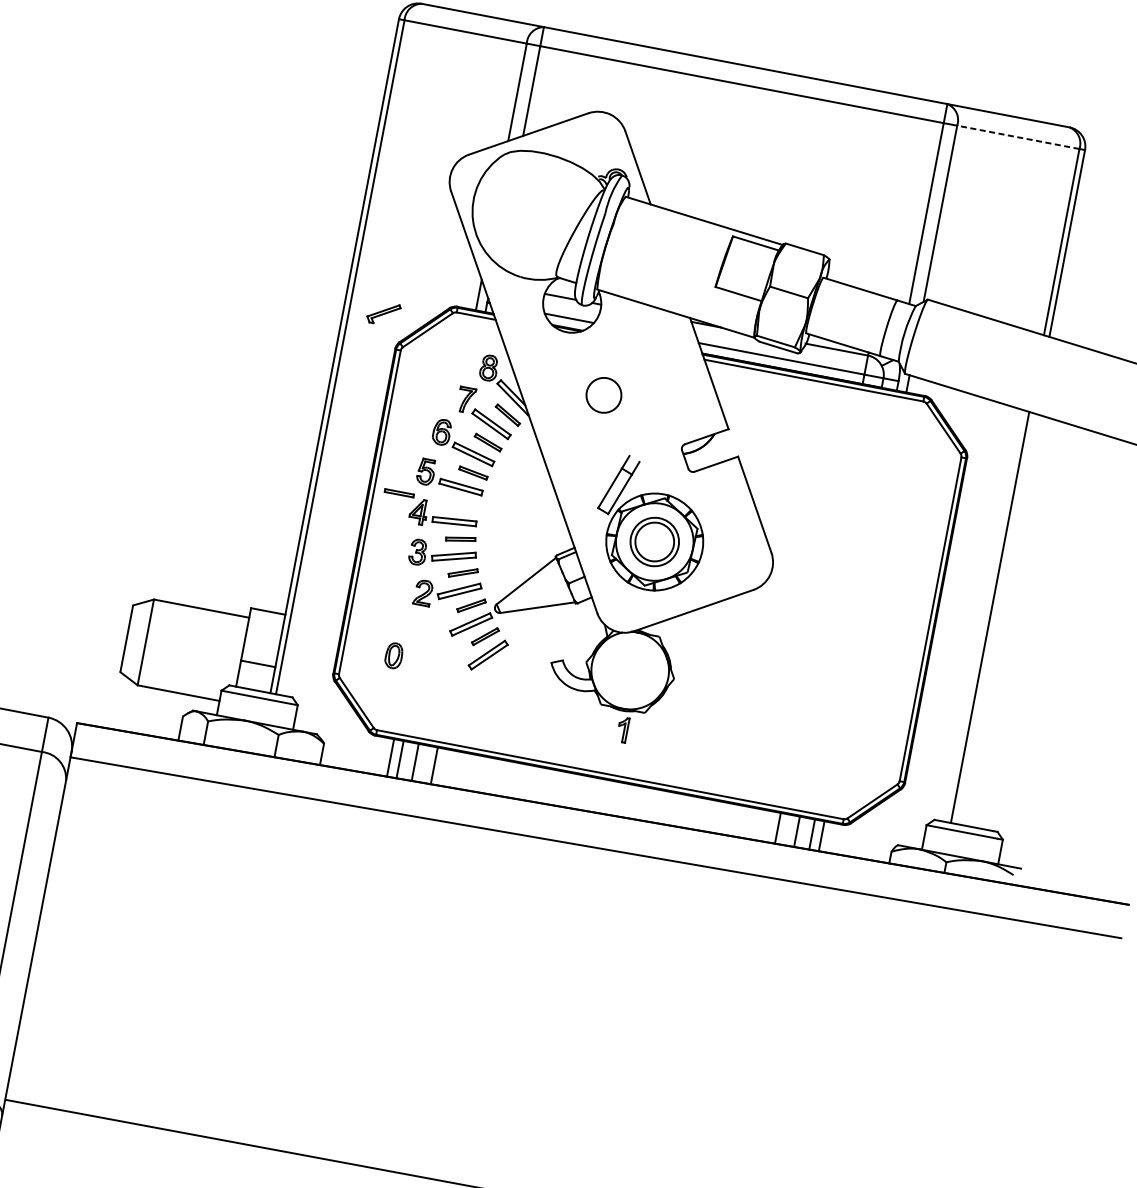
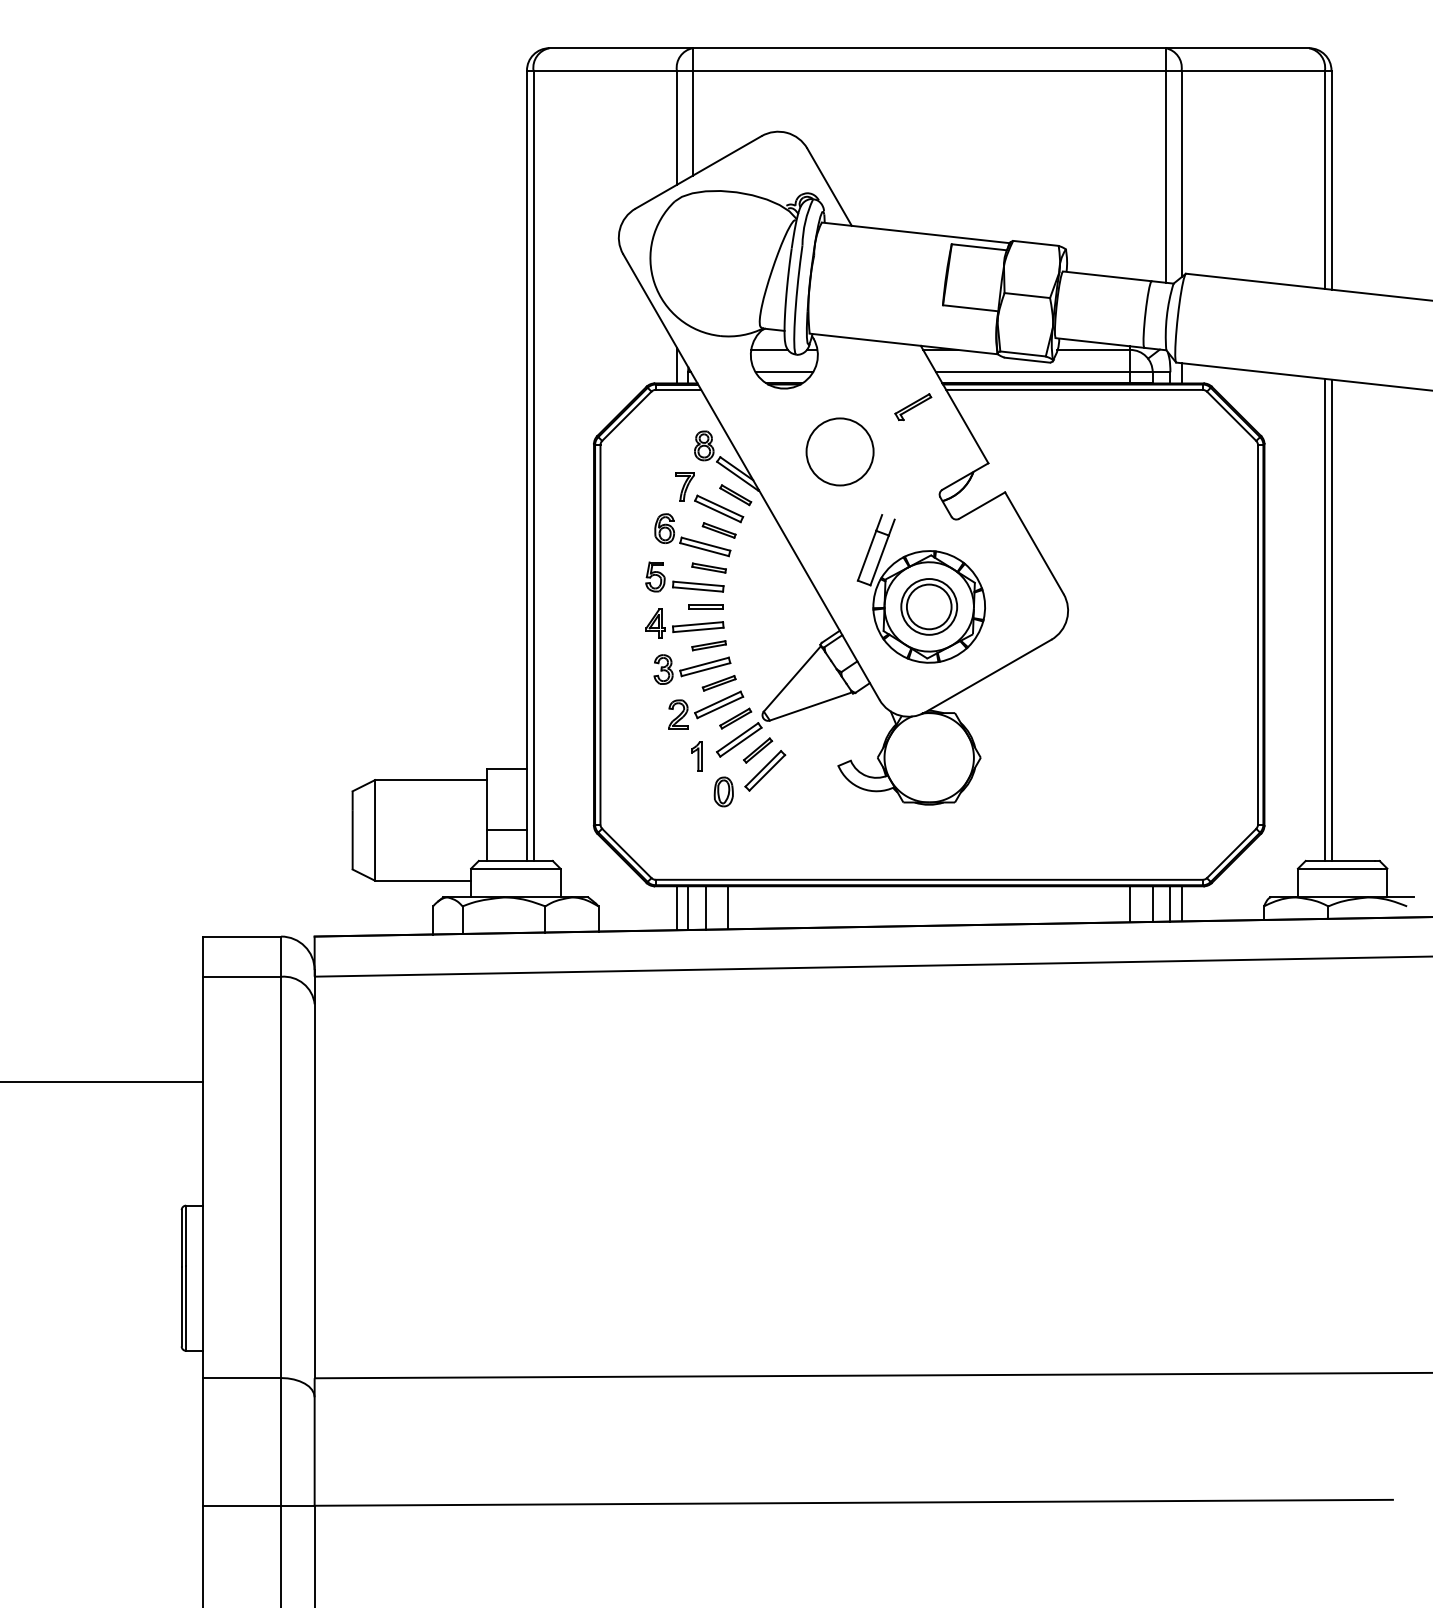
line: (1018, 137) -> (1253, 70), dashed -> solid
part: (384, 313) -> (913, 406), moved
circle: (603, 394) -> (839, 451), size x1.67
part: (399, 492) -> (705, 606), moved
line: (995, 618) -> (1331, 619), added
part: (393, 655) -> (723, 791), moved
part: (622, 729) -> (696, 756), moved

